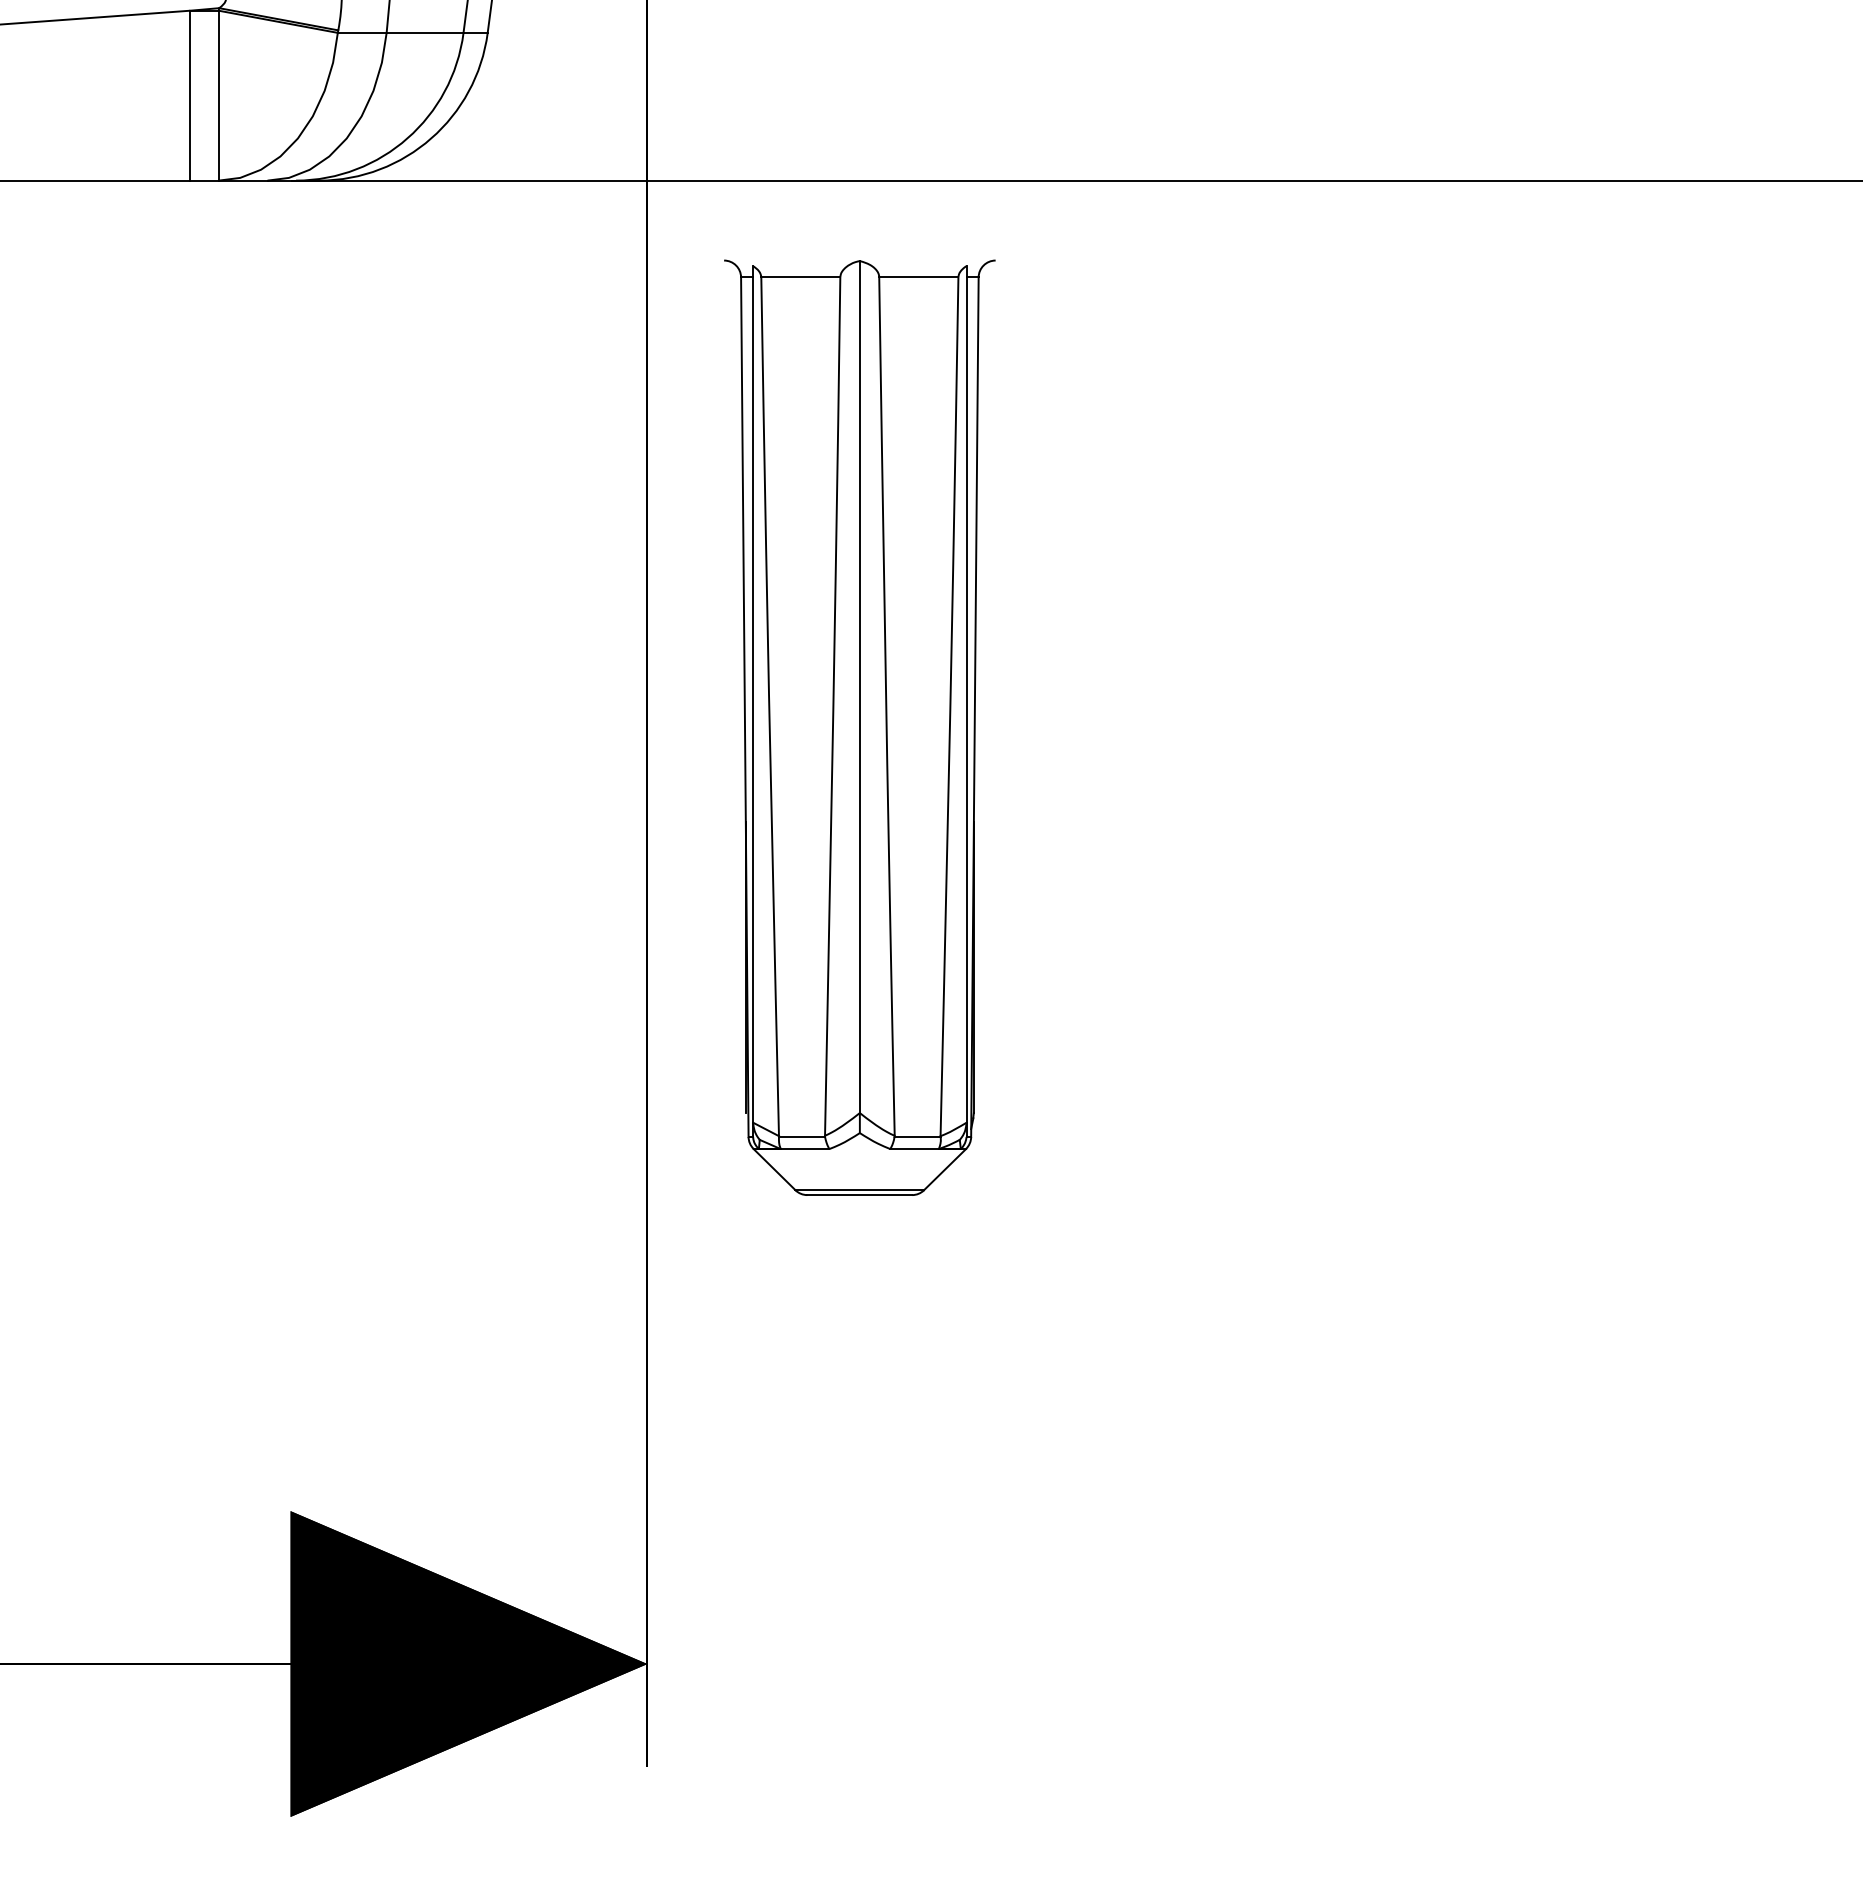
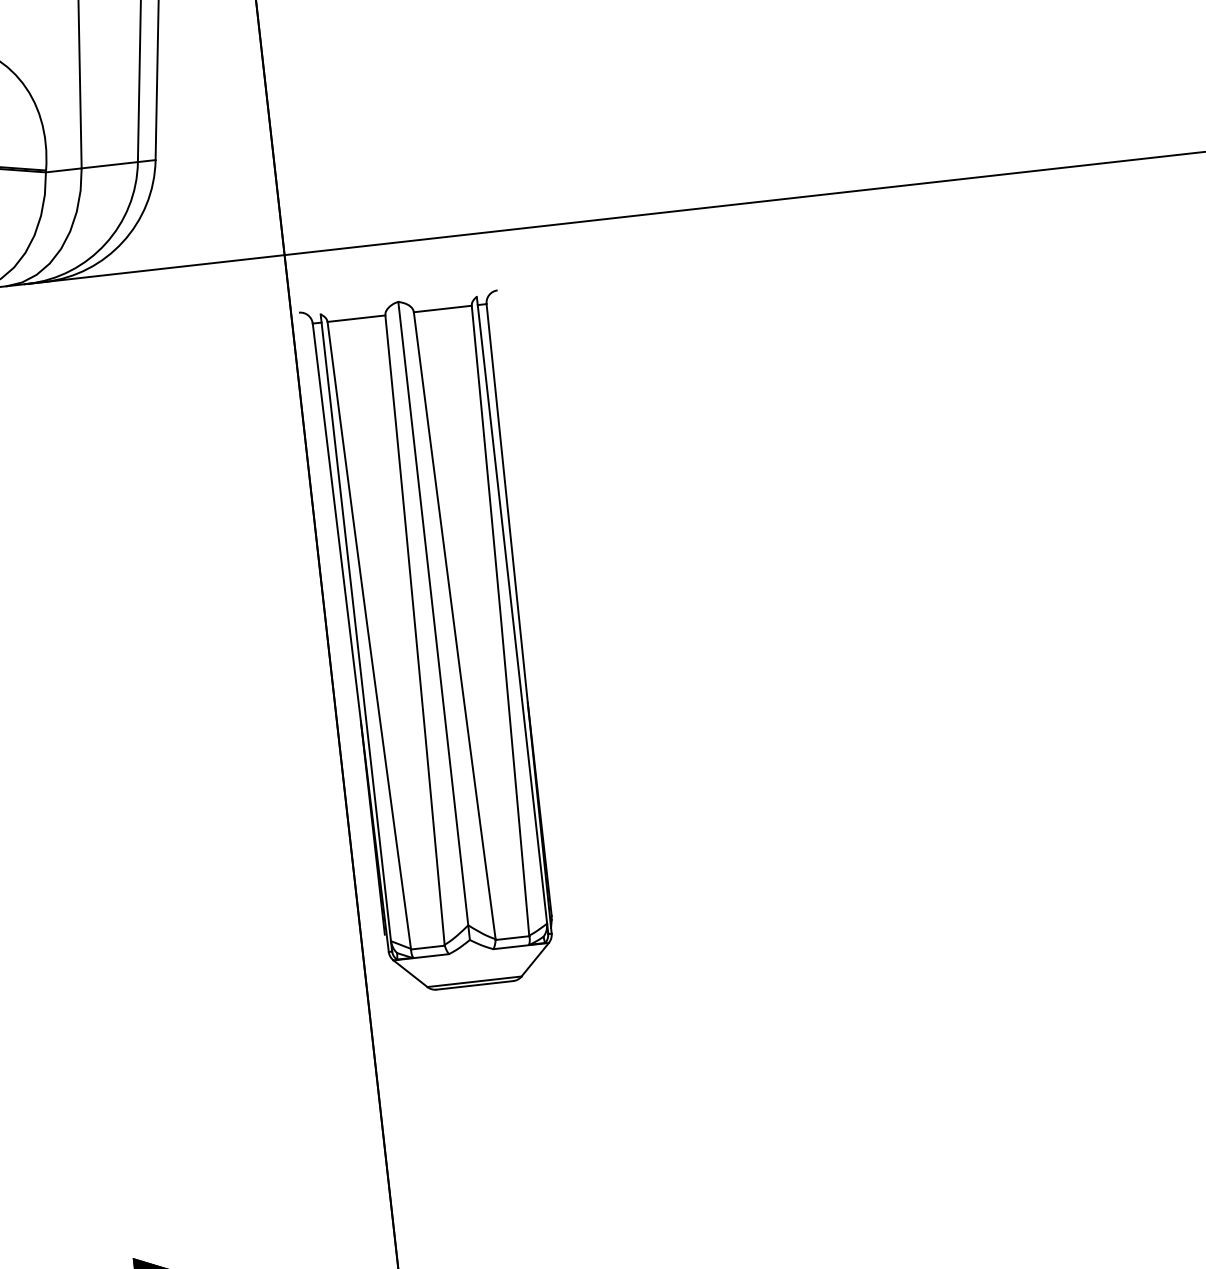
part: (859, 727) -> (436, 643), moved

